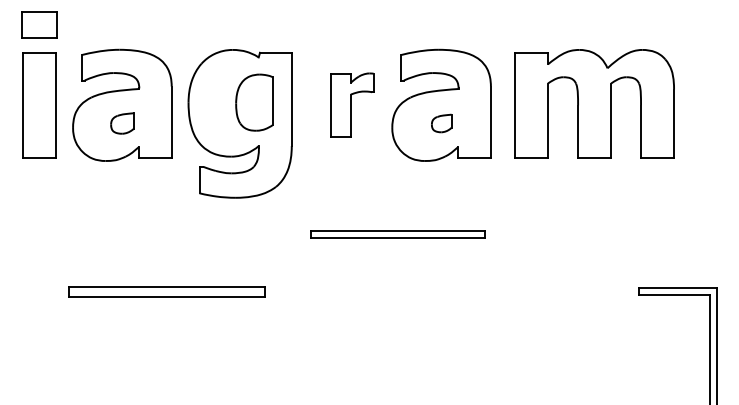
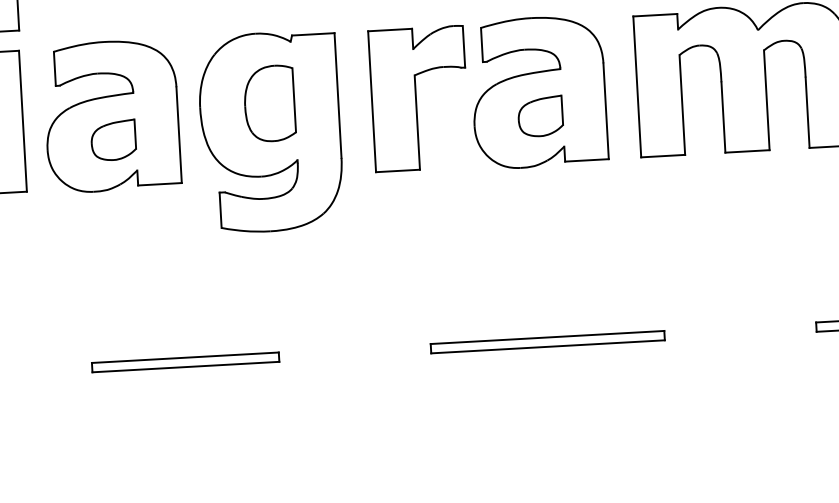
part: (254, 102) -> (269, 103), moved
part: (352, 104) -> (419, 97), size x1.67
part: (122, 123) -> (113, 140), size x1.43
part: (441, 123) -> (540, 116), size x1.67
part: (397, 234) -> (547, 341), moved
part: (166, 291) -> (184, 361), size x0.71

